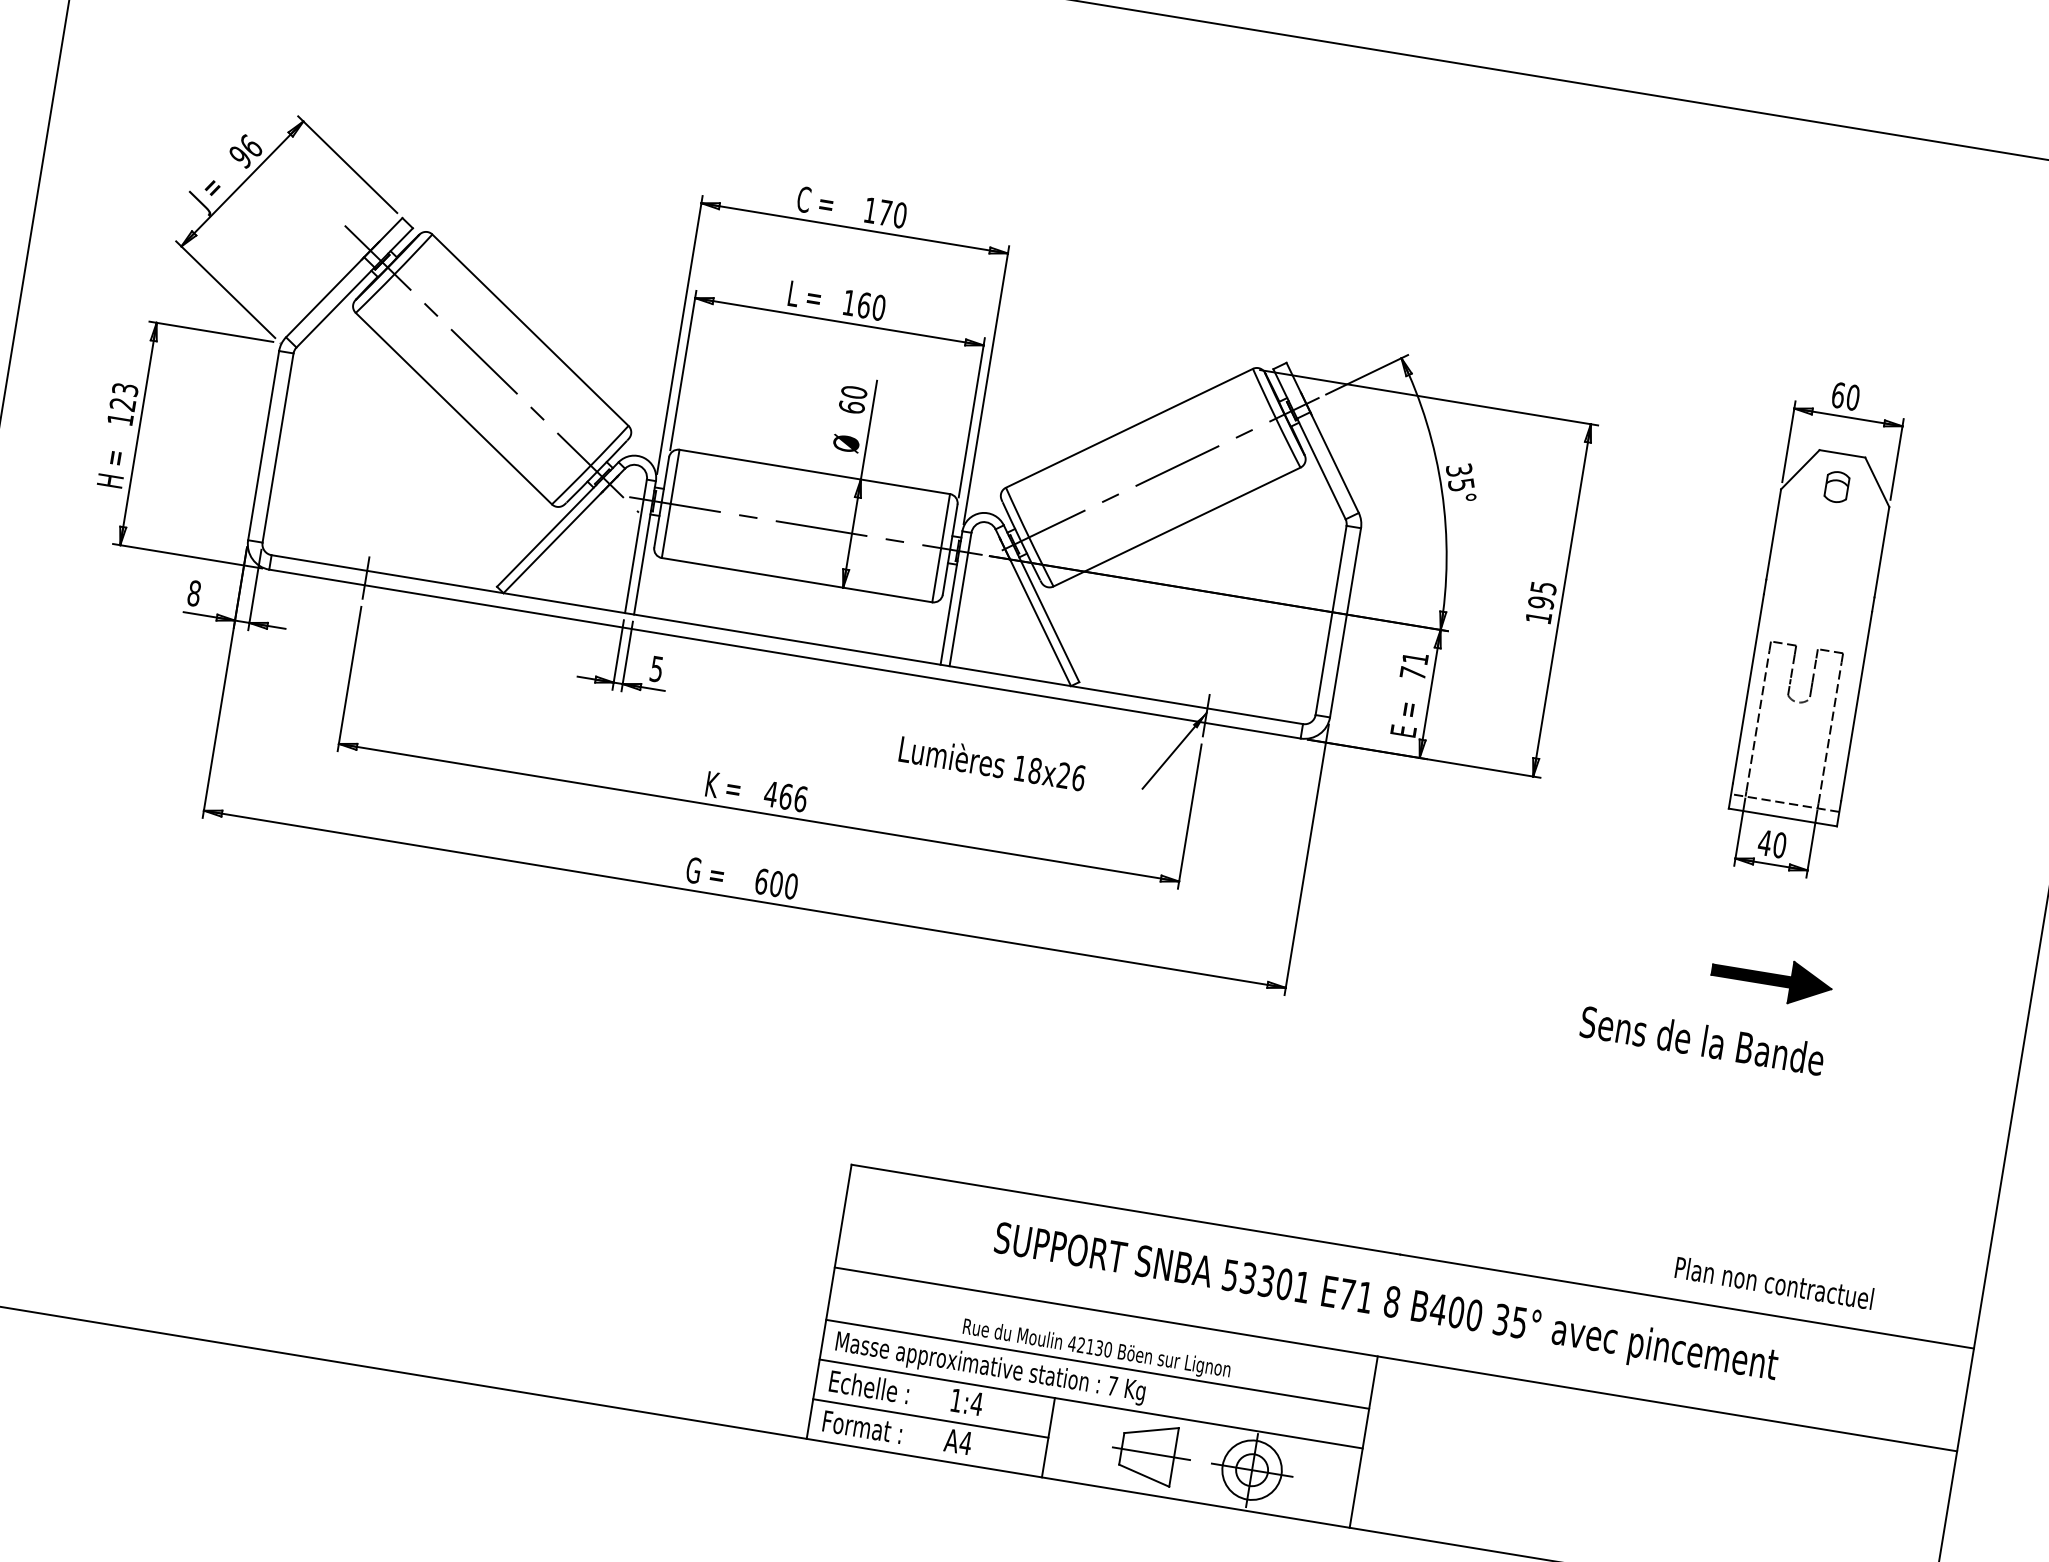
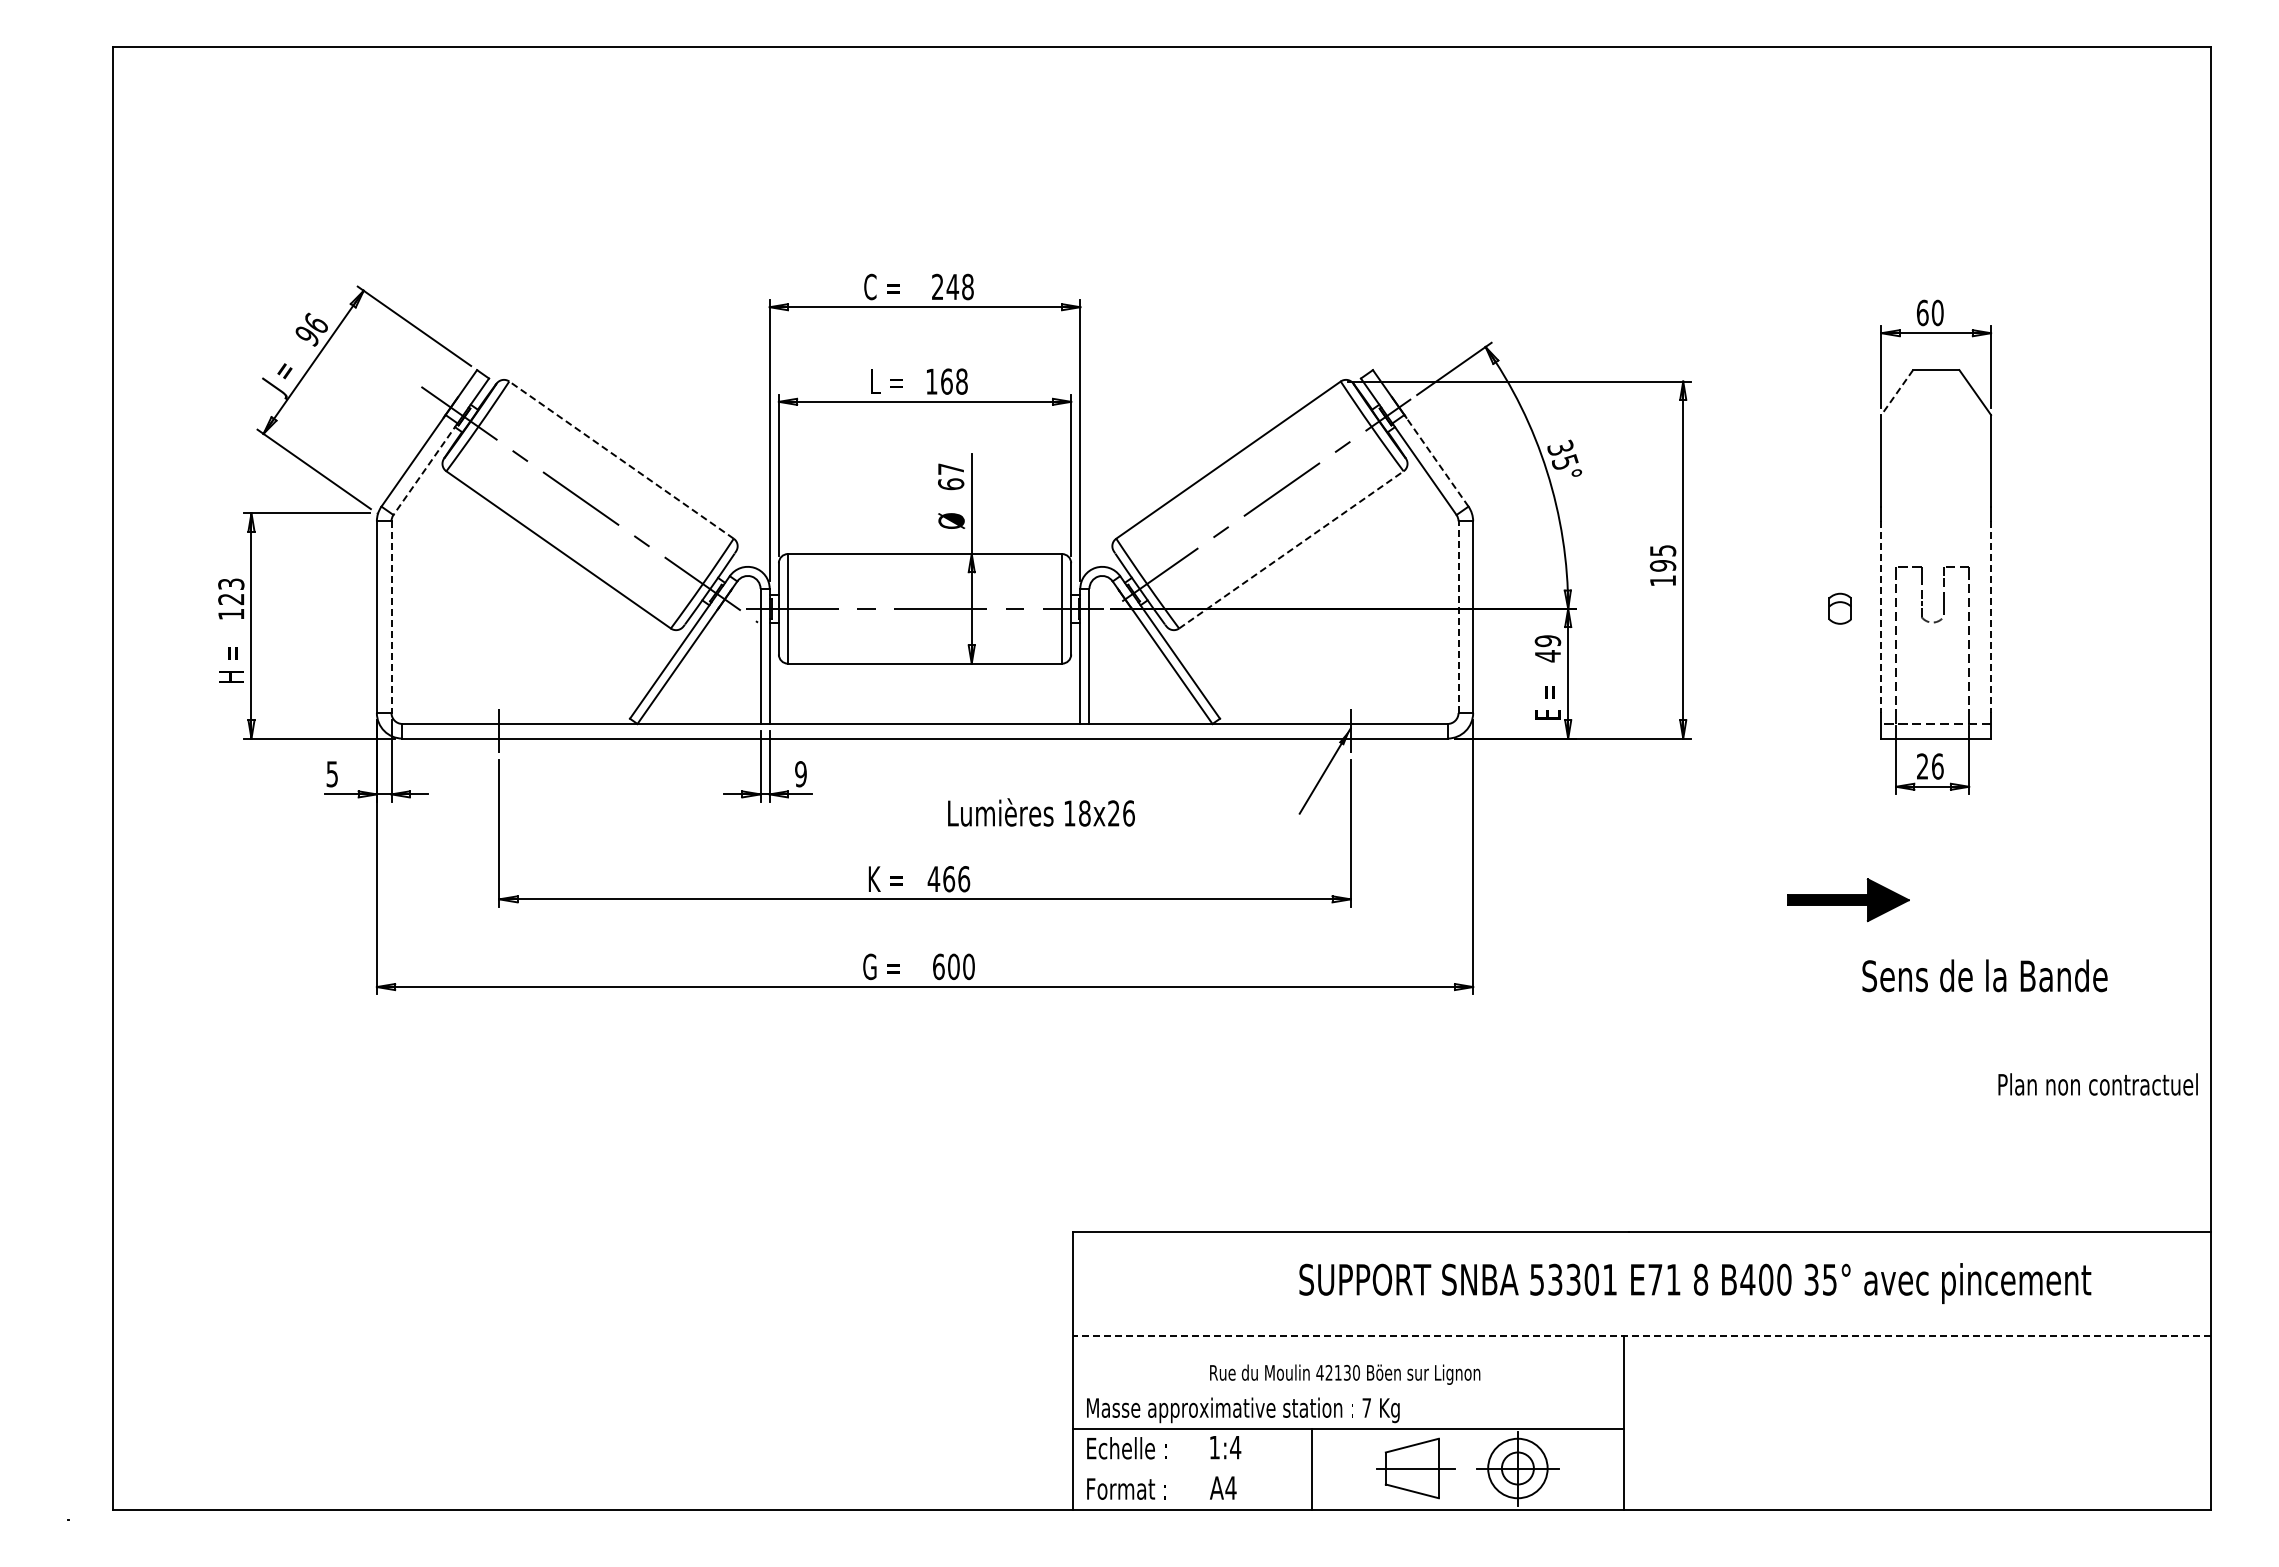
text: (885, 212) -> (952, 286), 170 -> 248
line: (335, 307) -> (425, 469), solid -> dashed
text: (878, 307) -> (961, 381), 160 -> 168
line: (530, 329) -> (621, 459), solid -> dashed
text: (854, 392) -> (951, 469), 60 -> 67
line: (278, 448) -> (391, 617), solid -> dashed
line: (1334, 462) -> (1436, 460), solid -> dashed
line: (1799, 469) -> (1896, 392), solid -> dashed
part: (1836, 486) -> (1839, 608), moved
line: (1177, 526) -> (1291, 549), solid -> dashed
text: (194, 593) -> (332, 774), 8 -> 5
line: (1330, 620) -> (1458, 617), solid -> dashed
text: (1413, 665) -> (1547, 648), 71 -> 49
text: (656, 669) -> (800, 774), 5 -> 9
line: (1748, 689) -> (1881, 617), solid -> dashed
line: (1856, 706) -> (1991, 617), solid -> dashed
text: (992, 762) -> (1041, 812), moved
text: (1771, 843) -> (1929, 766), 40 -> 26
part: (1771, 979) -> (1848, 900), moved
text: (1702, 1040) -> (1984, 975), moved
text: (1773, 1283) -> (2097, 1084), moved
text: (1386, 1304) -> (1695, 1283), moved
line: (1395, 1358) -> (1641, 1335), solid -> dashed
line: (1097, 1363) -> (1348, 1388), removed
line: (930, 1418) -> (1192, 1469), removed

